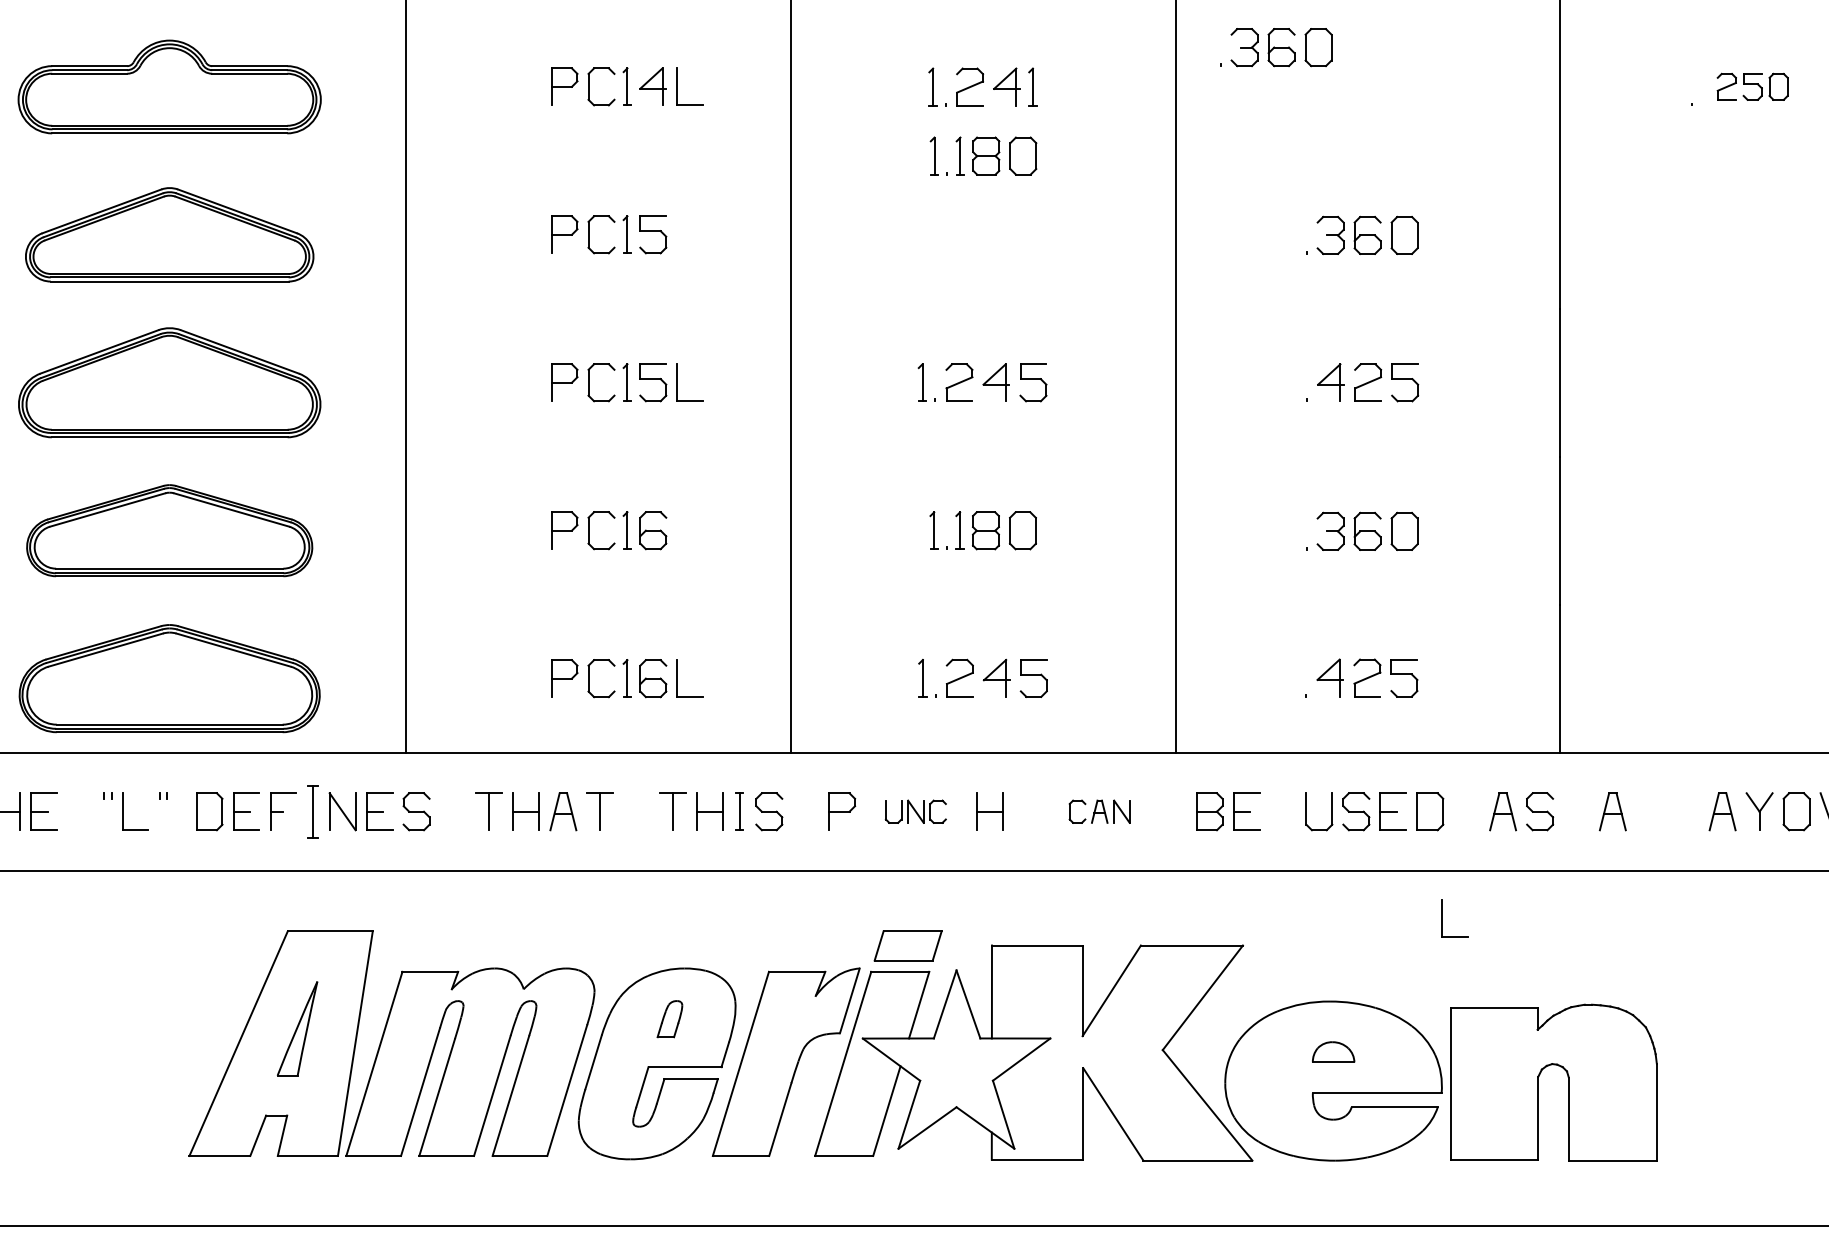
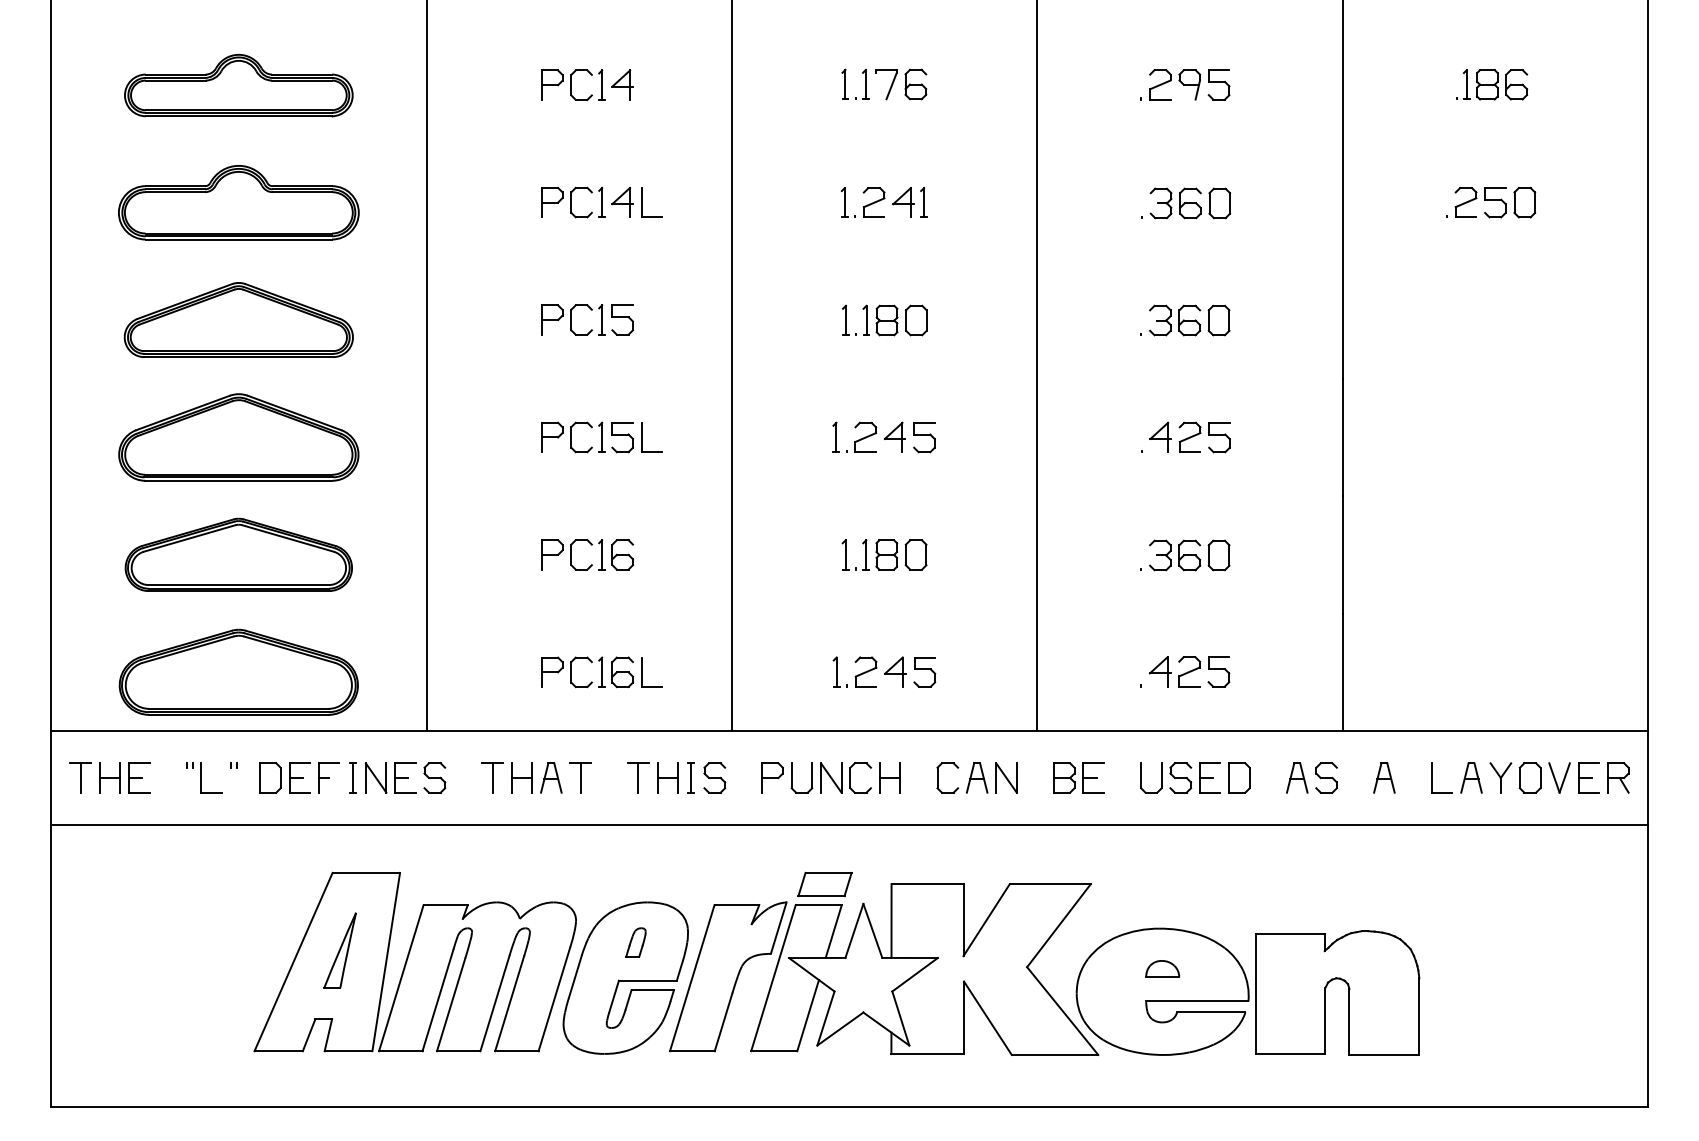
part: (1276, 47) -> (1186, 203), moved
part: (1752, 86) -> (1495, 202), size x1.43
part: (983, 156) -> (884, 320), moved
part: (312, 811) -> (352, 777), size x0.71
part: (915, 811) -> (830, 777), size x1.67
part: (1098, 811) -> (976, 777), size x1.67
part: (1442, 918) -> (1432, 777), moved

